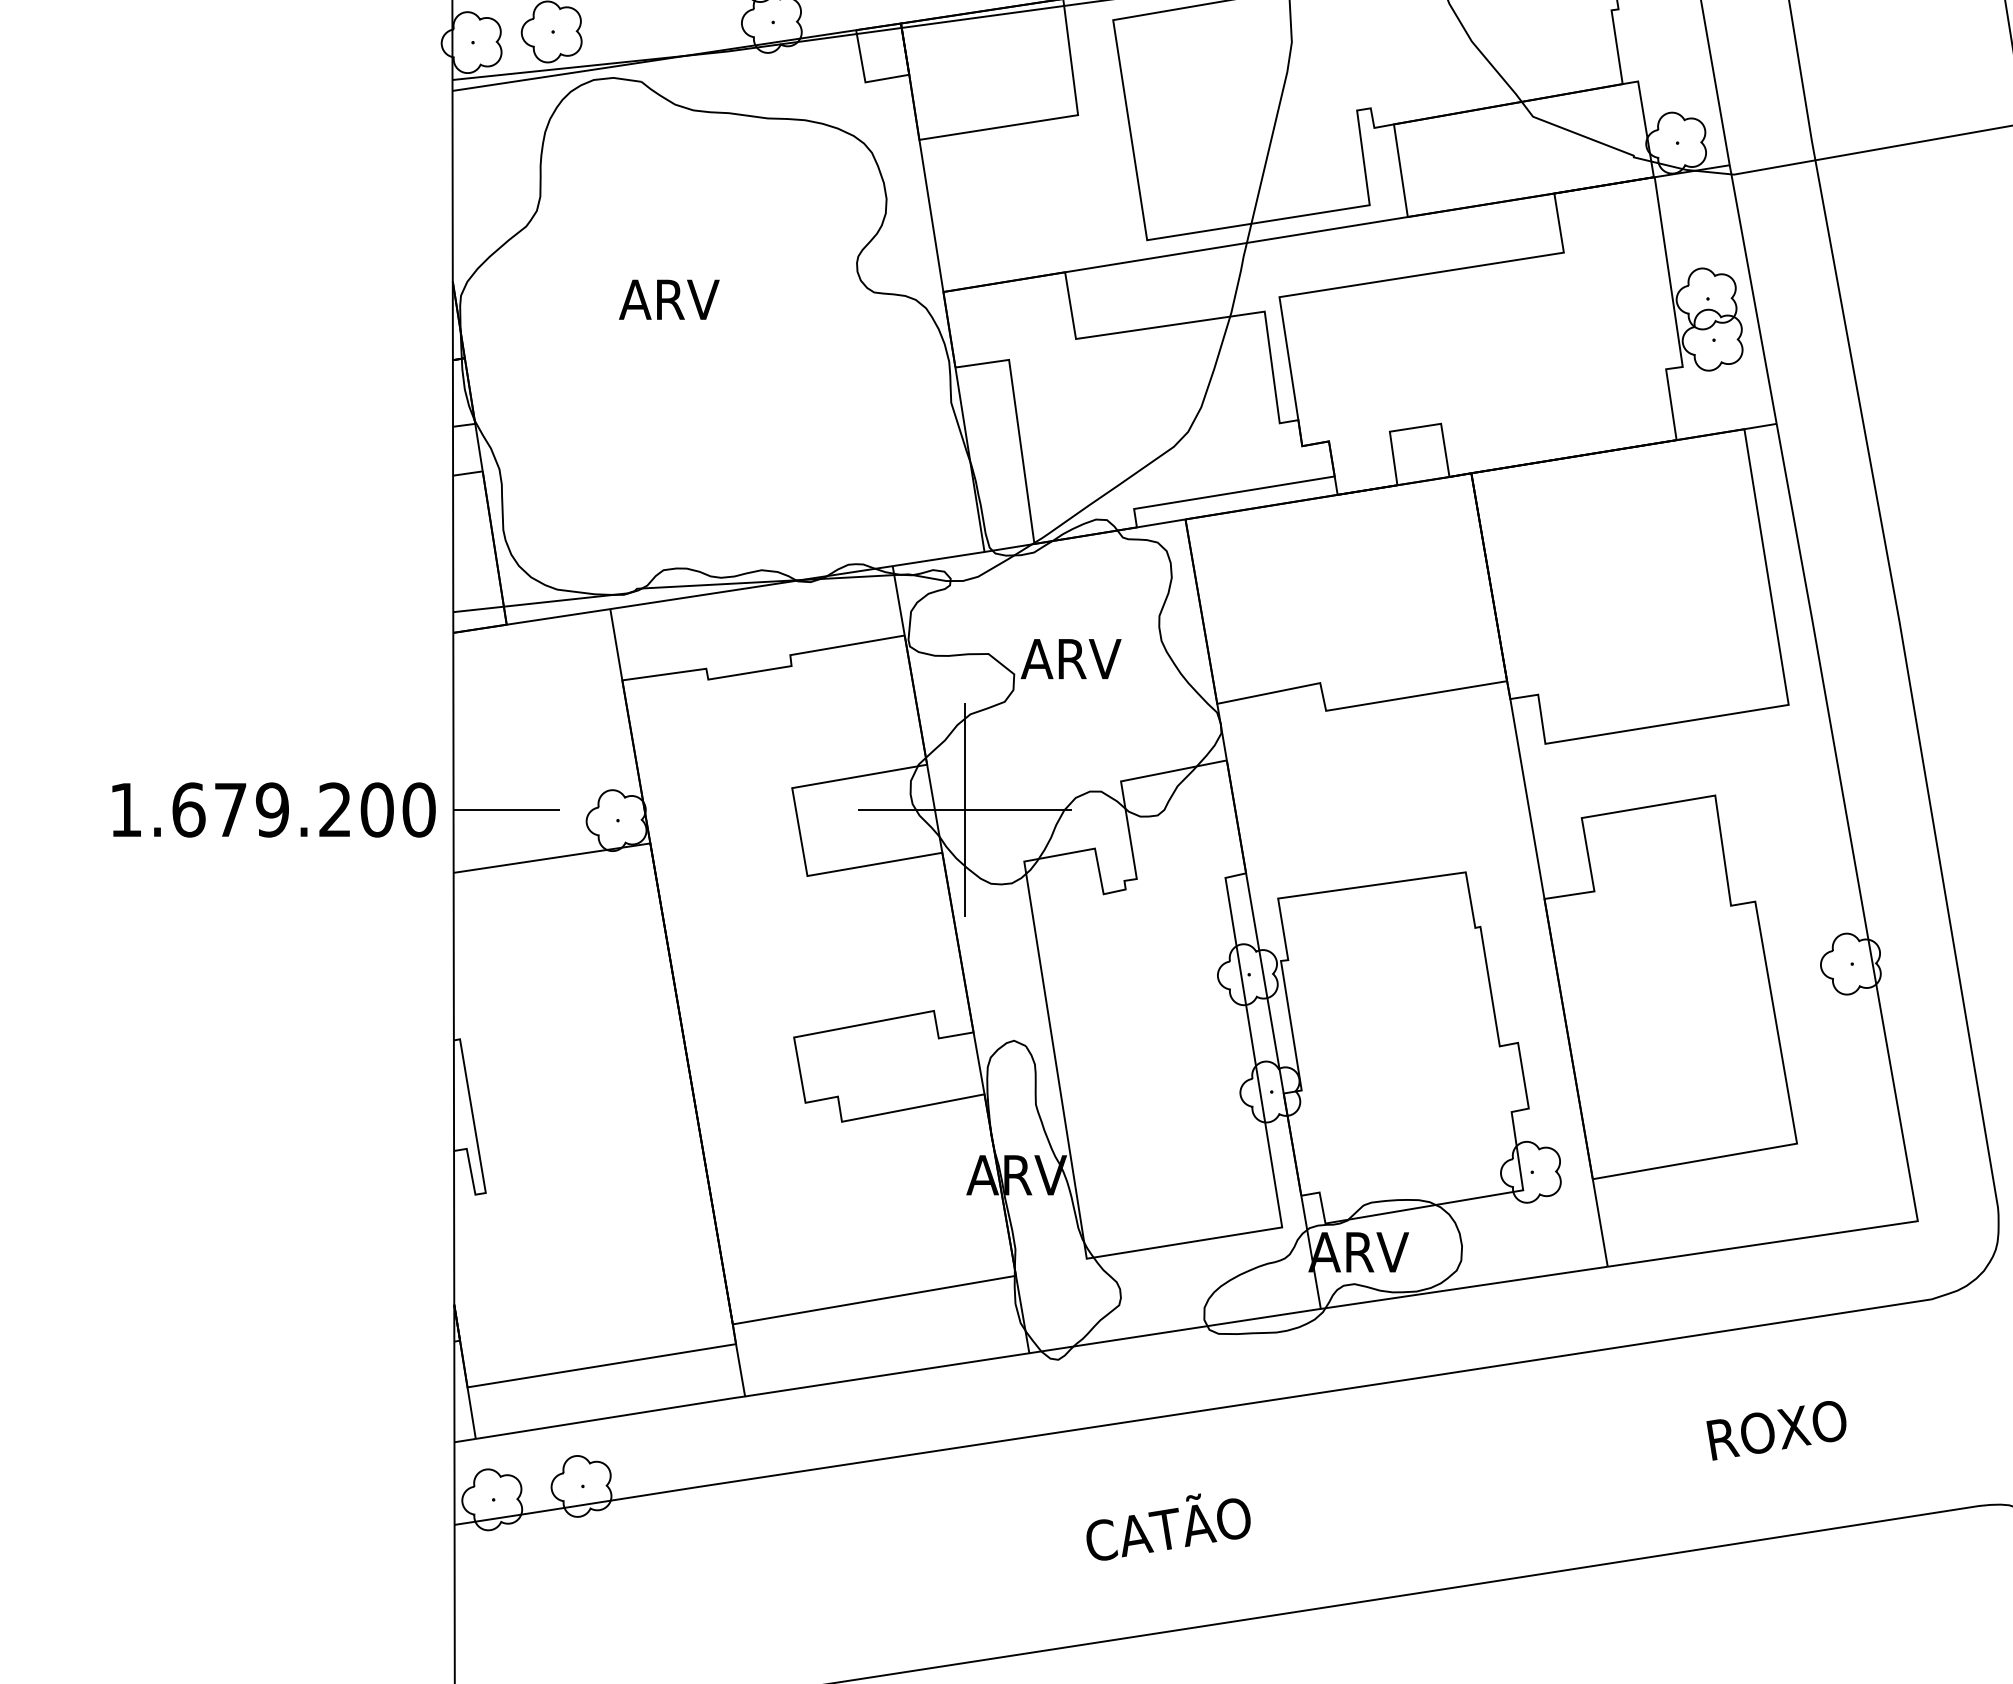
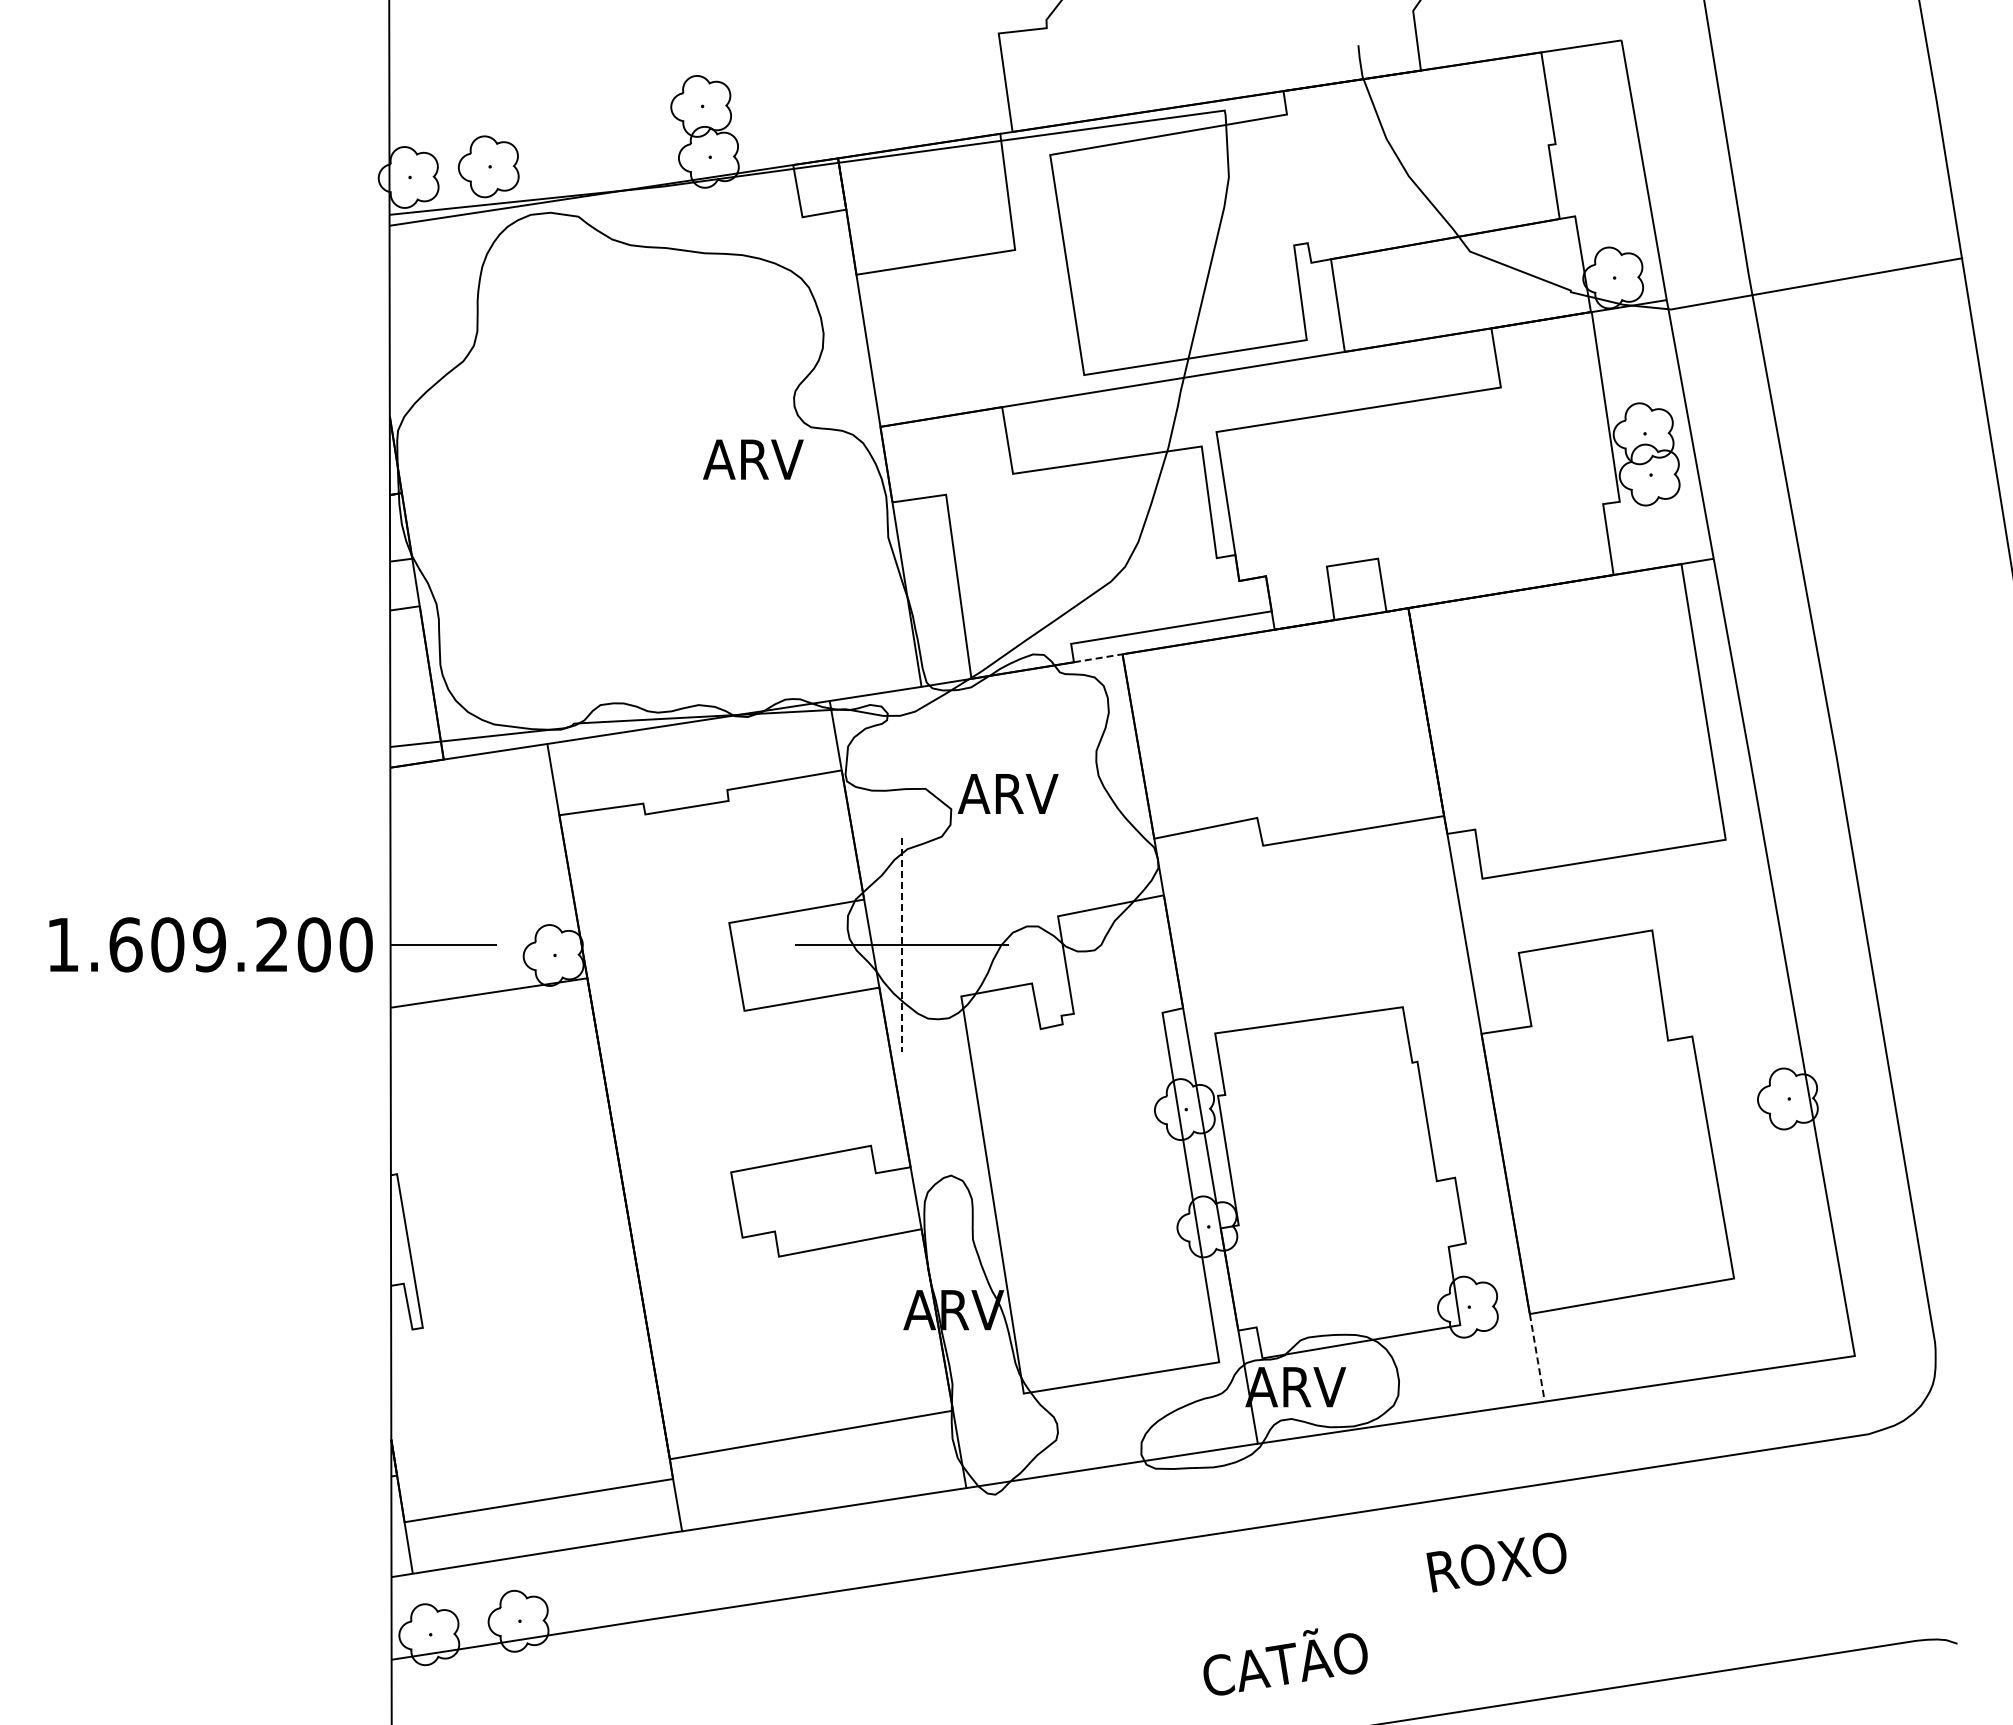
text: (669, 299) -> (753, 459), moved
line: (1161, 523) -> (1098, 658), solid -> dashed
text: (230, 809) -> (167, 944), 1.679.200 -> 1.609.200
line: (965, 809) -> (902, 944), solid -> dashed
line: (1600, 1223) -> (1537, 1358), solid -> dashed
text: (1776, 1430) -> (1496, 1562), moved
text: (1168, 1526) -> (1285, 1661), moved

